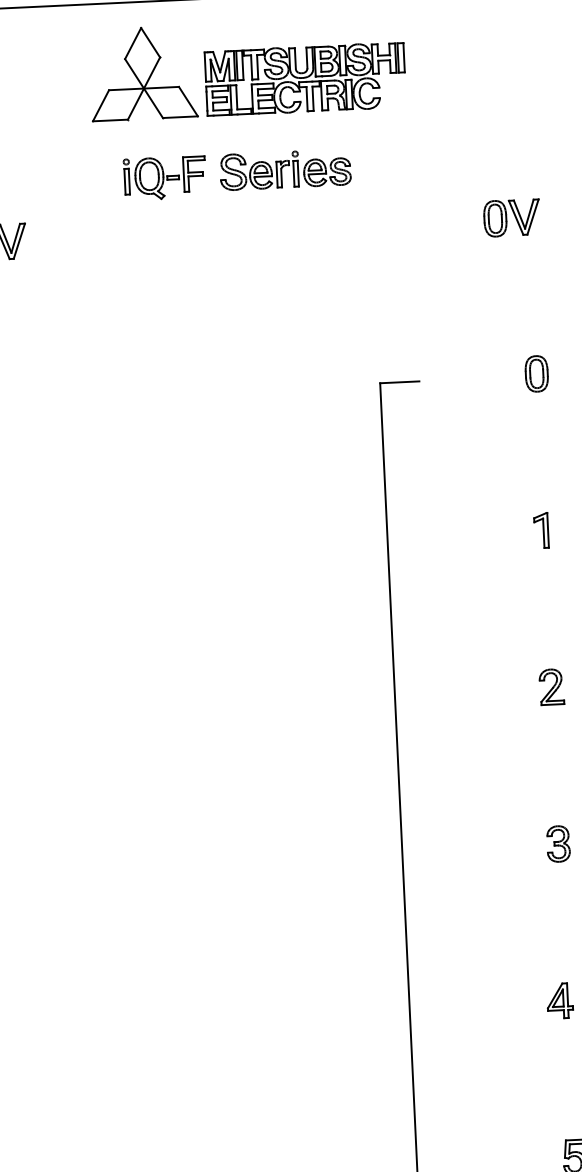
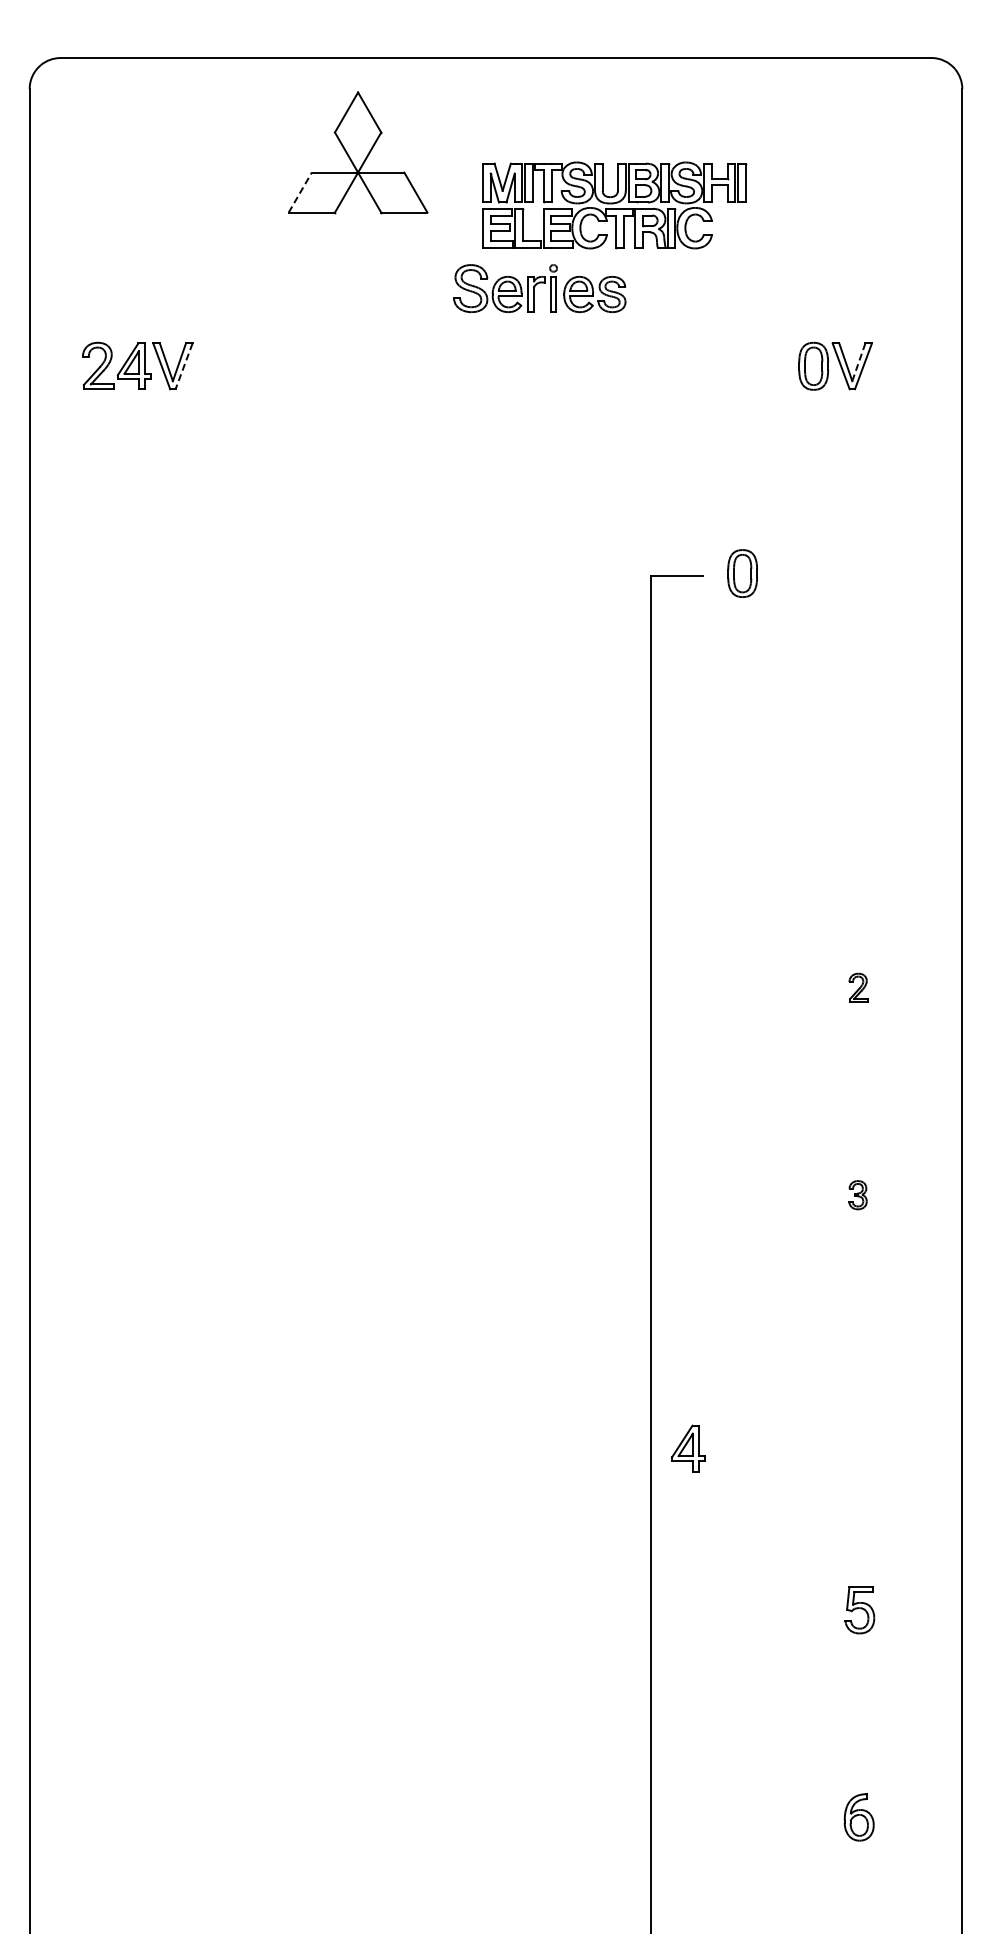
part: (305, 79) -> (614, 205), moved
line: (101, 105) -> (300, 192), solid -> dashed
part: (164, 178) -> (379, 292), removed
line: (529, 214) -> (858, 362), solid -> dashed
line: (18, 241) -> (183, 366), solid -> dashed
part: (536, 373) -> (742, 573), moved
part: (540, 530) -> (854, 780), removed
part: (551, 686) -> (858, 987), size x0.6
part: (558, 843) -> (857, 1194), size x0.6
part: (559, 1000) -> (687, 1448), moved

